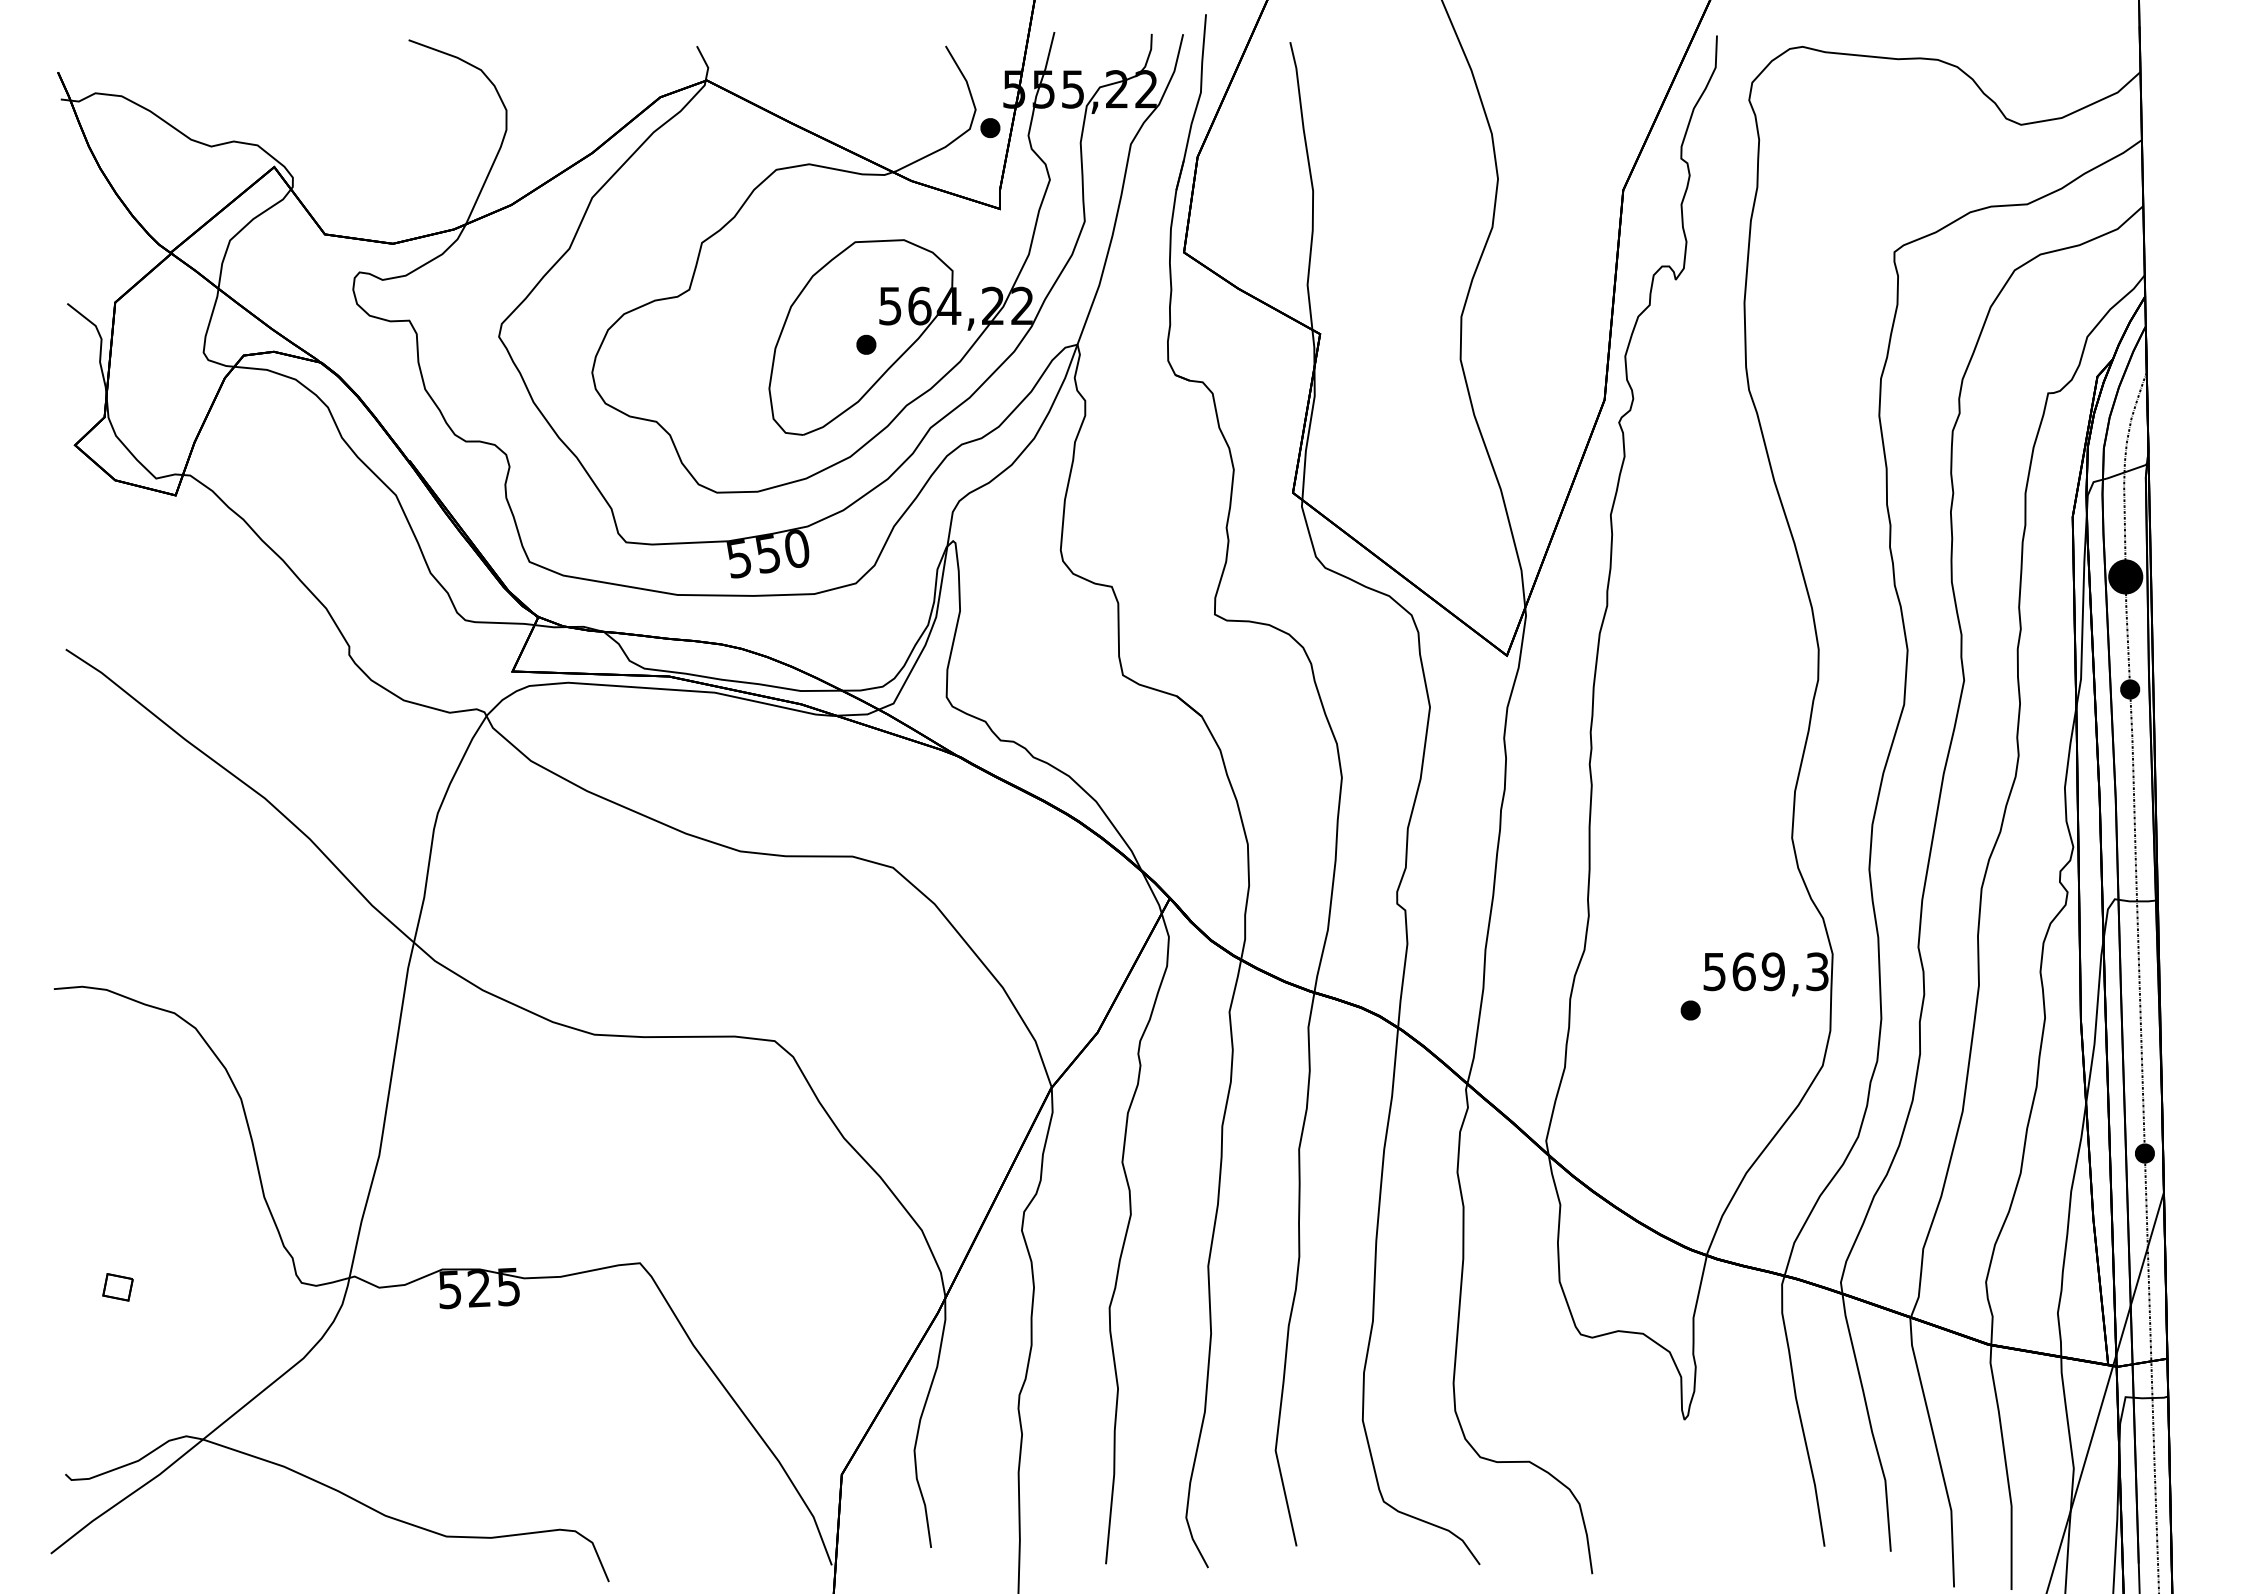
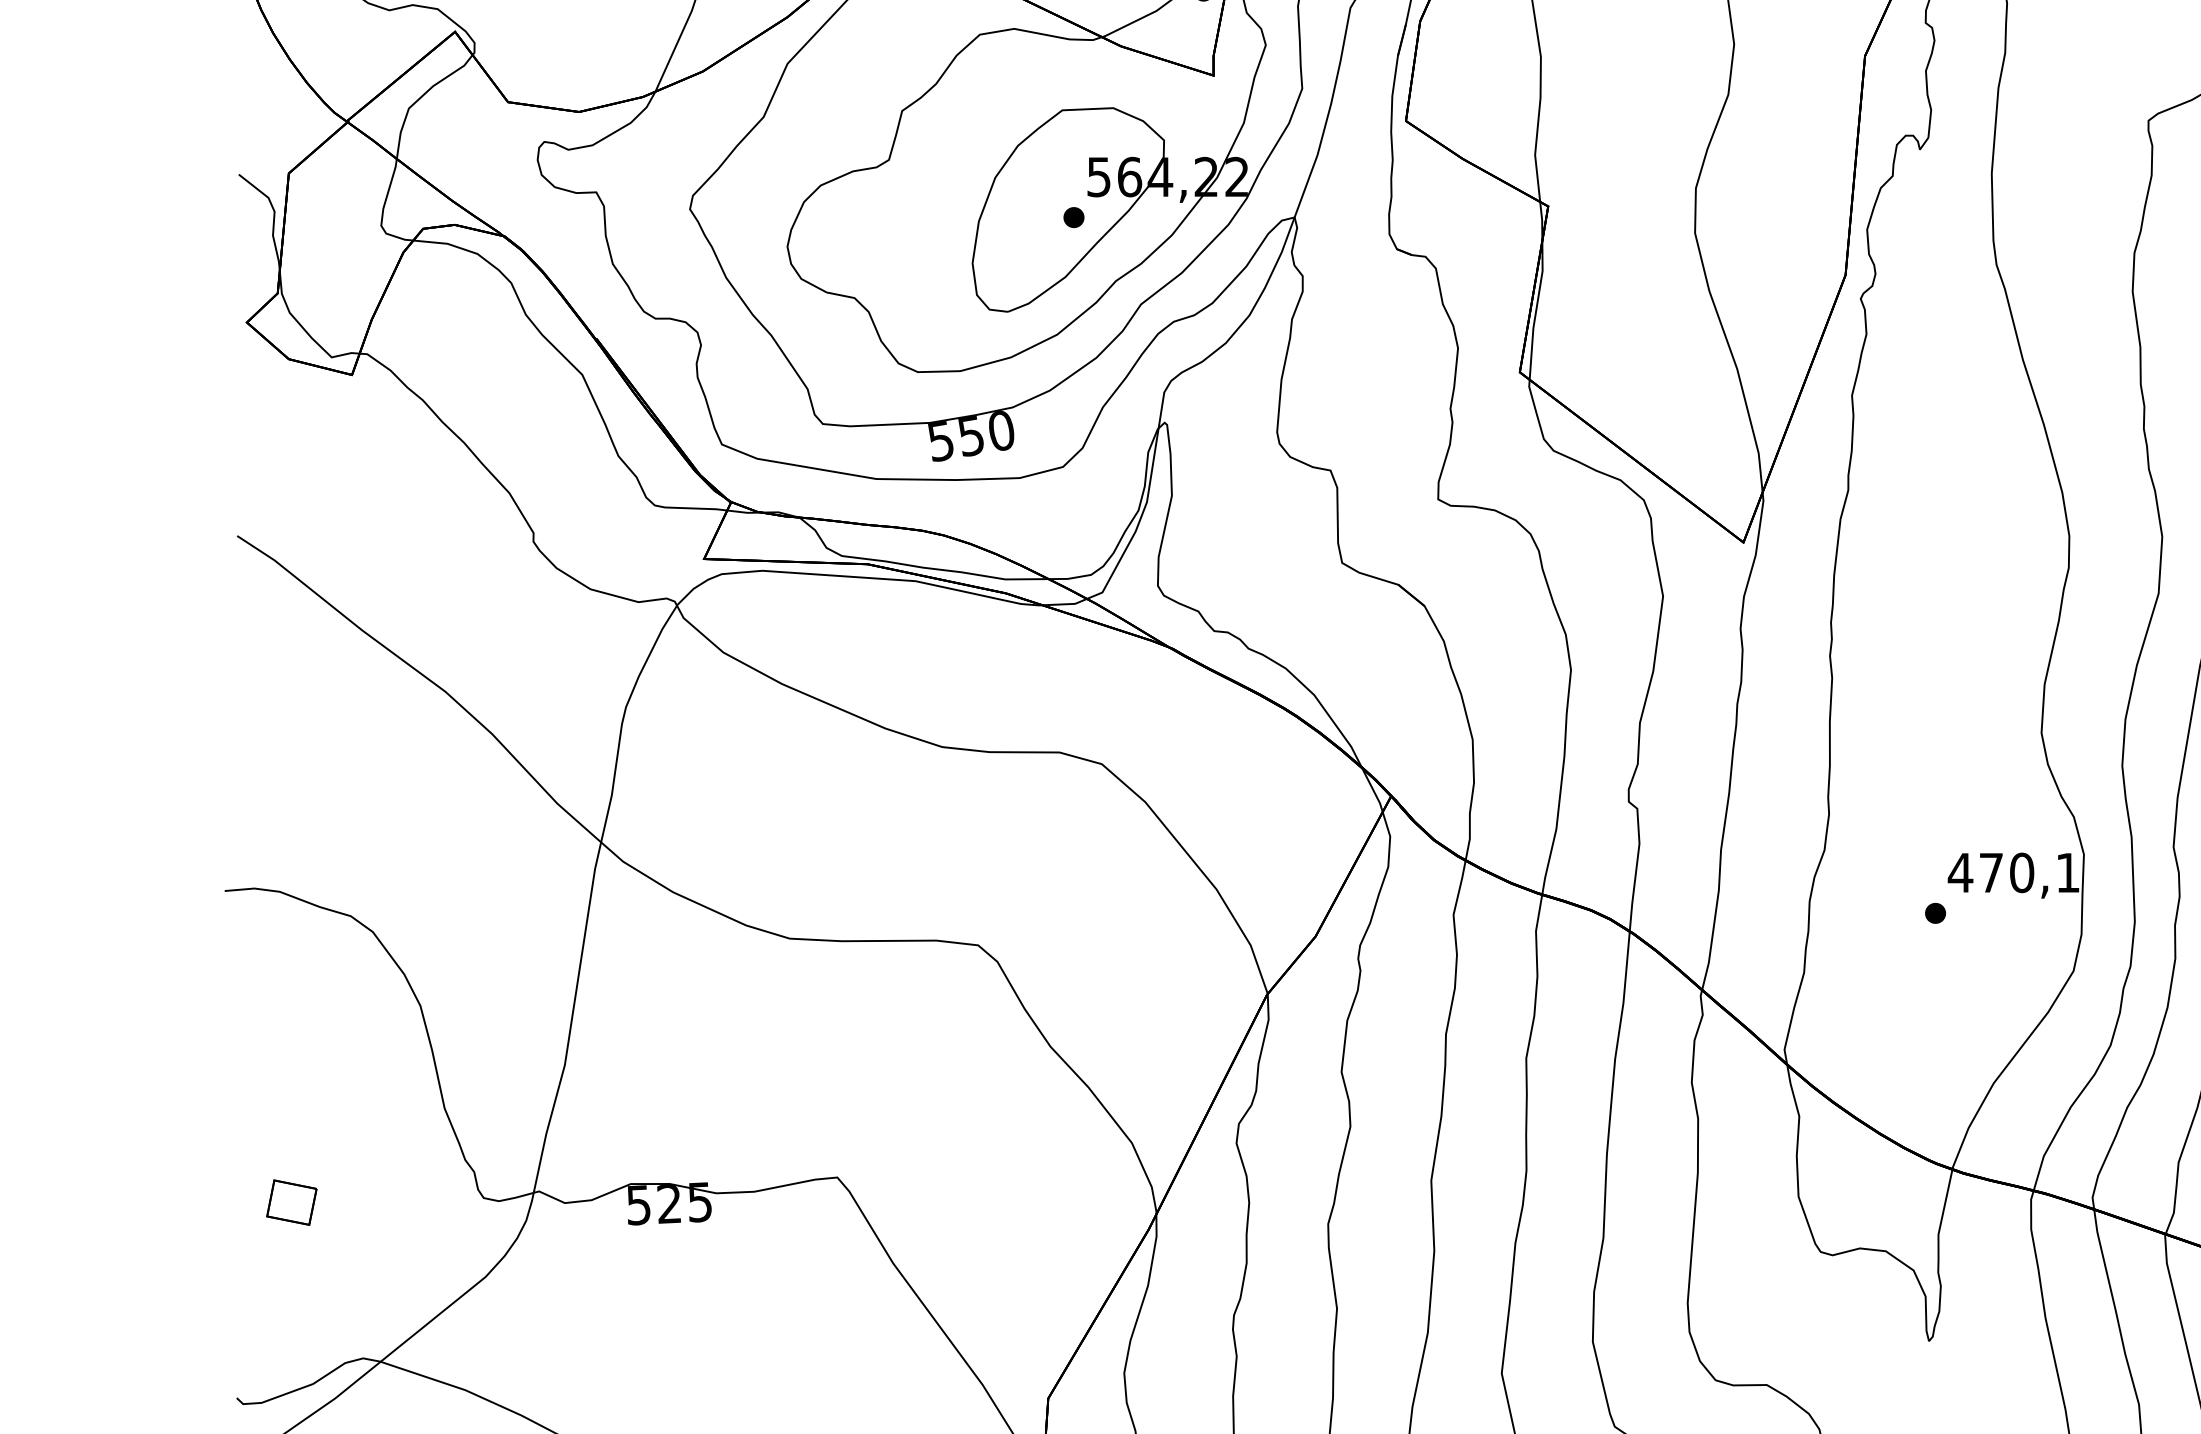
text: (1765, 971) -> (2013, 872), 569,3 -> 470,1
part: (117, 1287) -> (291, 1202), size x1.6

